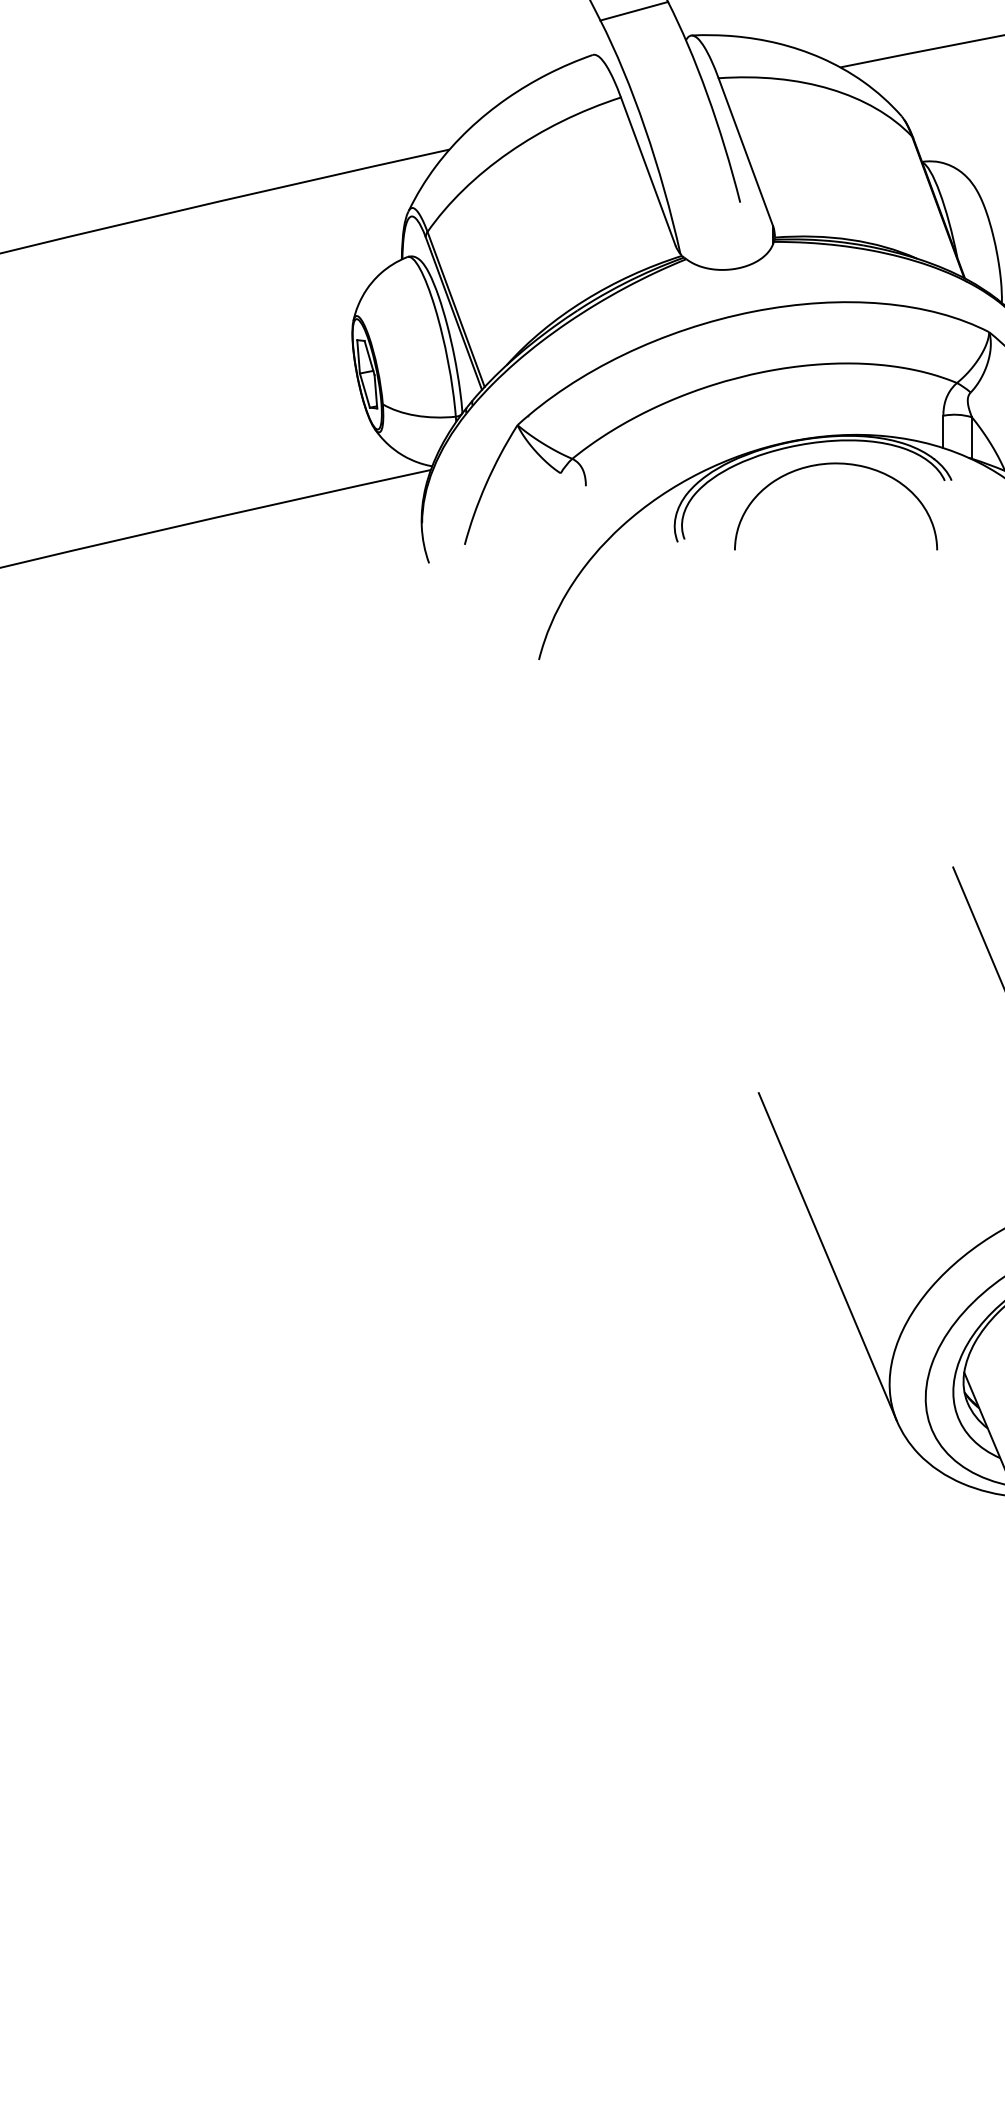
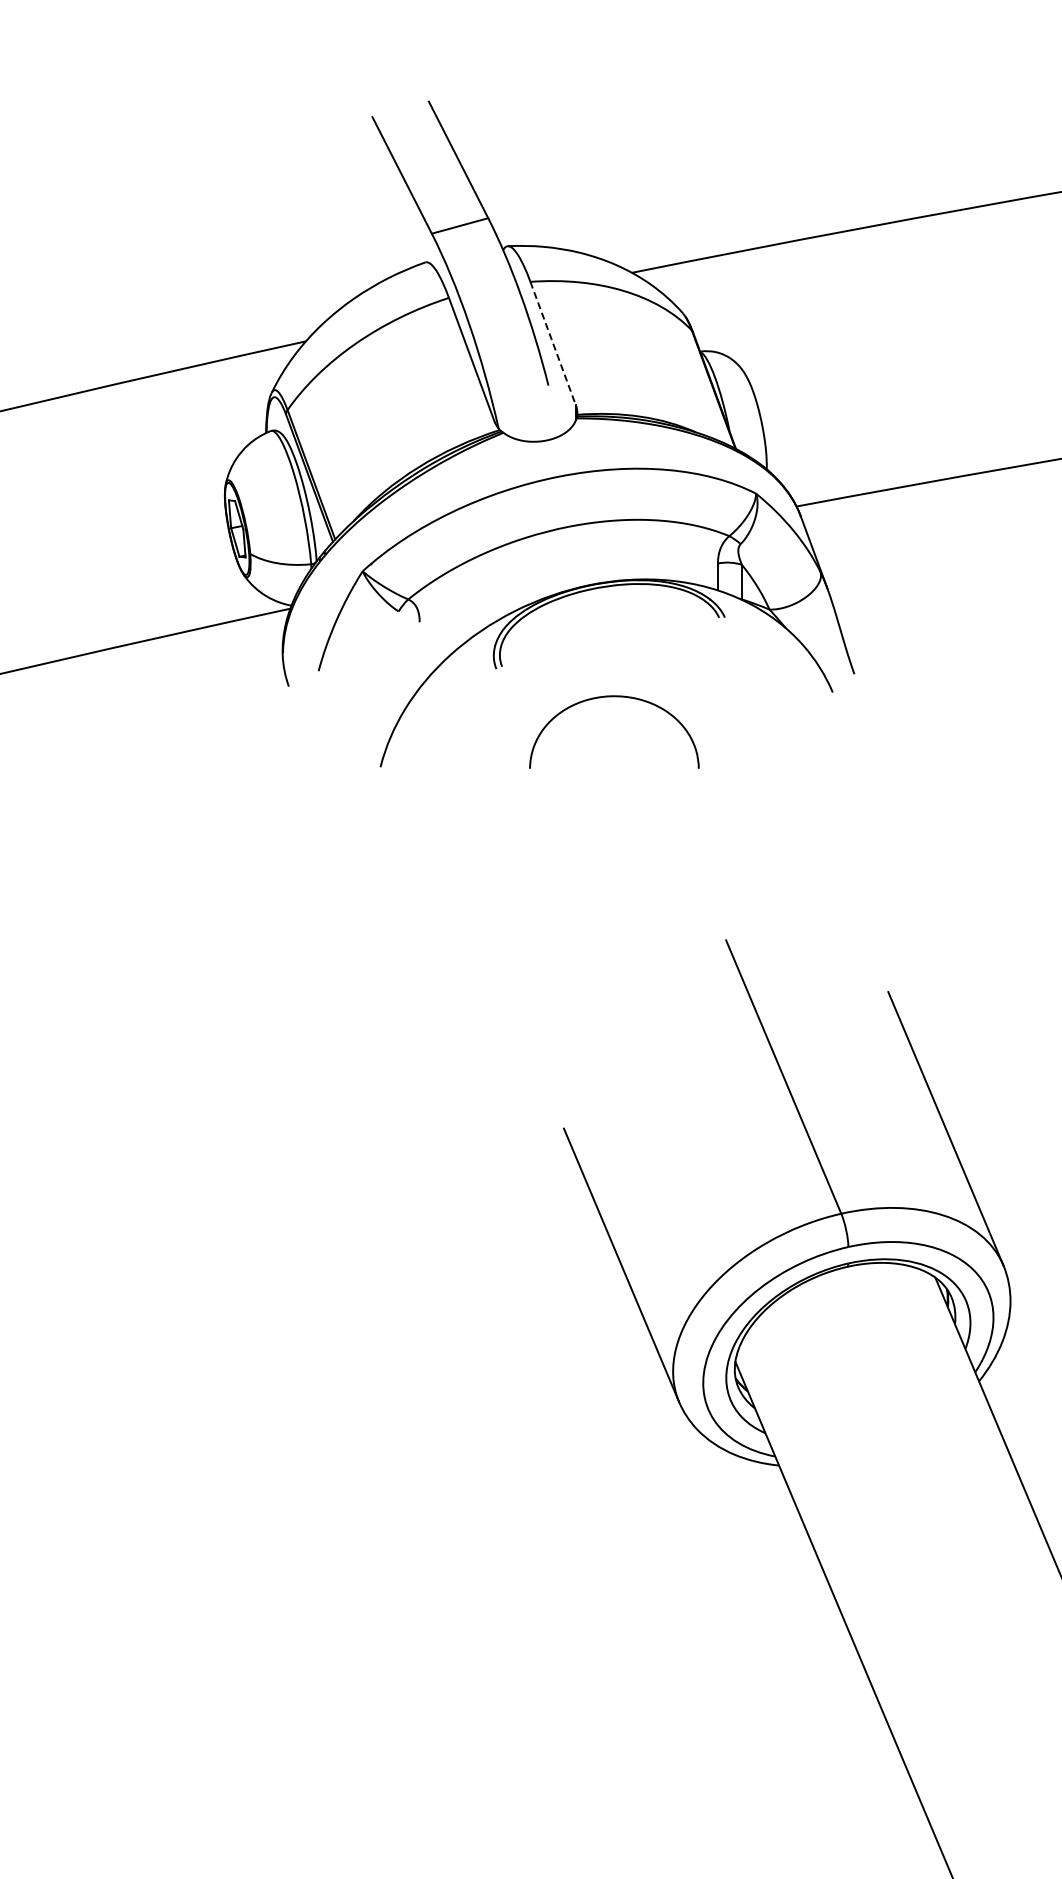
line: (746, 152) -> (553, 343), solid -> dashed
curve: (836, 464) -> (614, 697), moved

